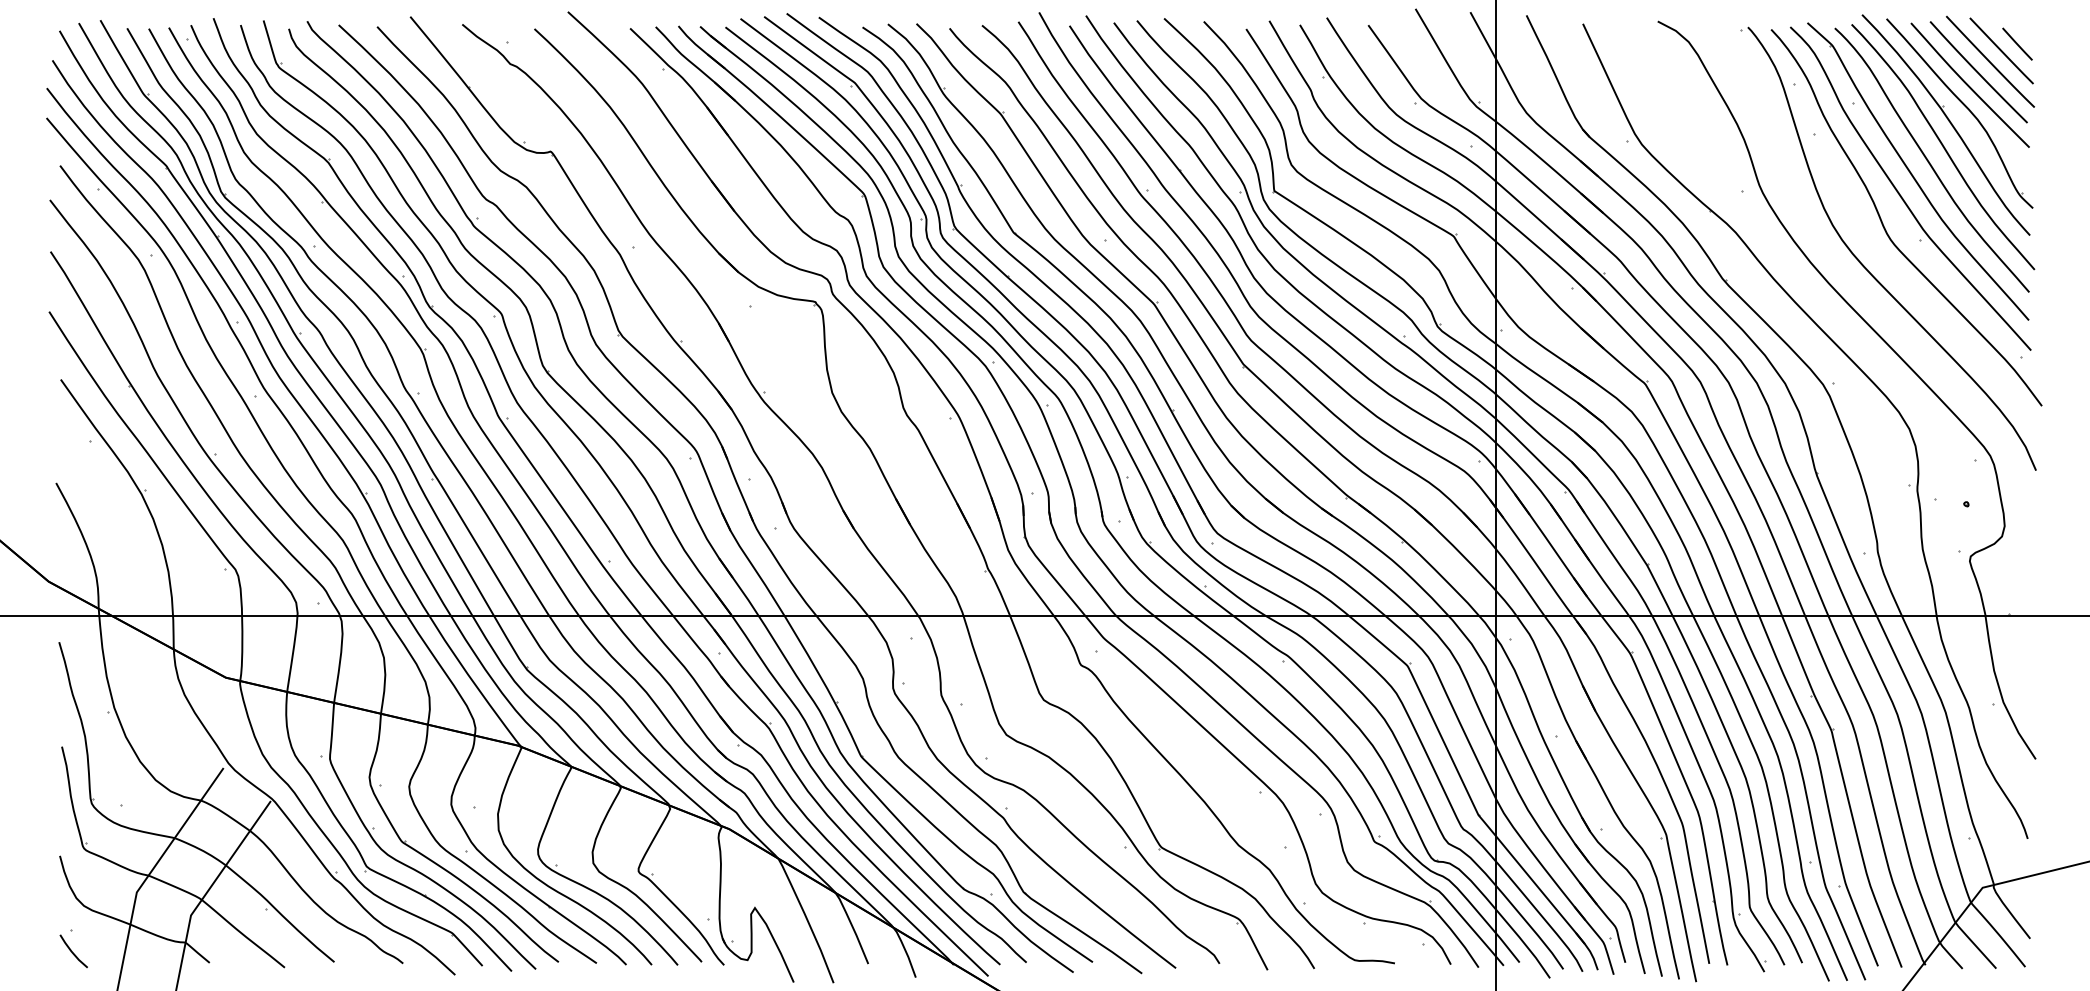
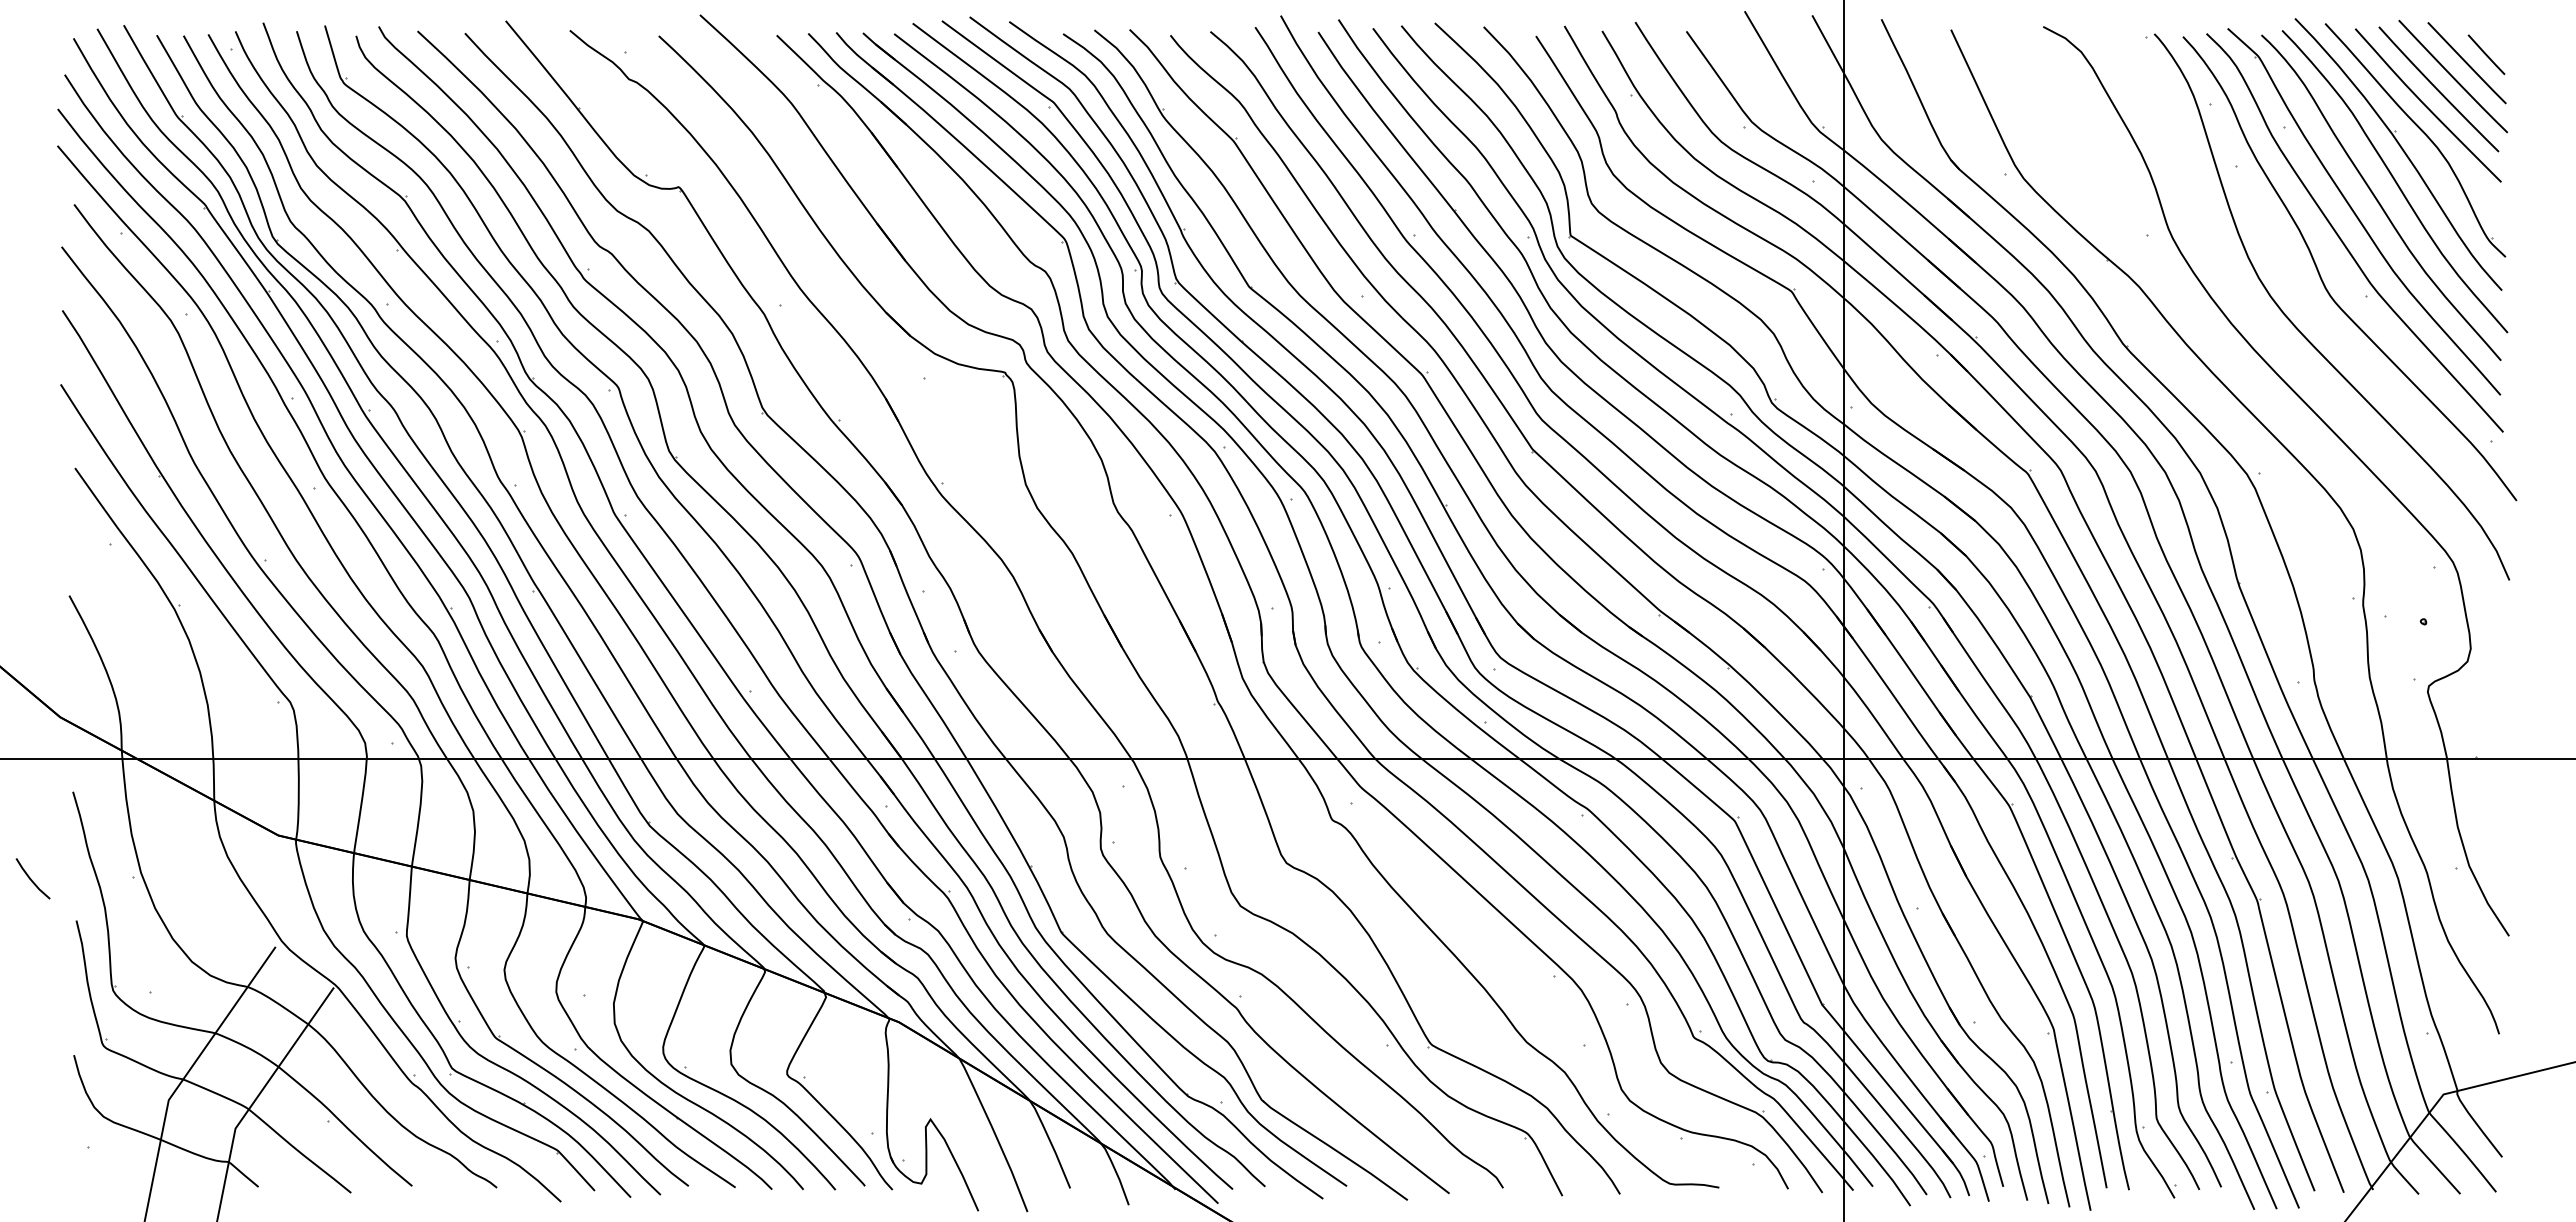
line: (72, 951) -> (31, 878), moved

